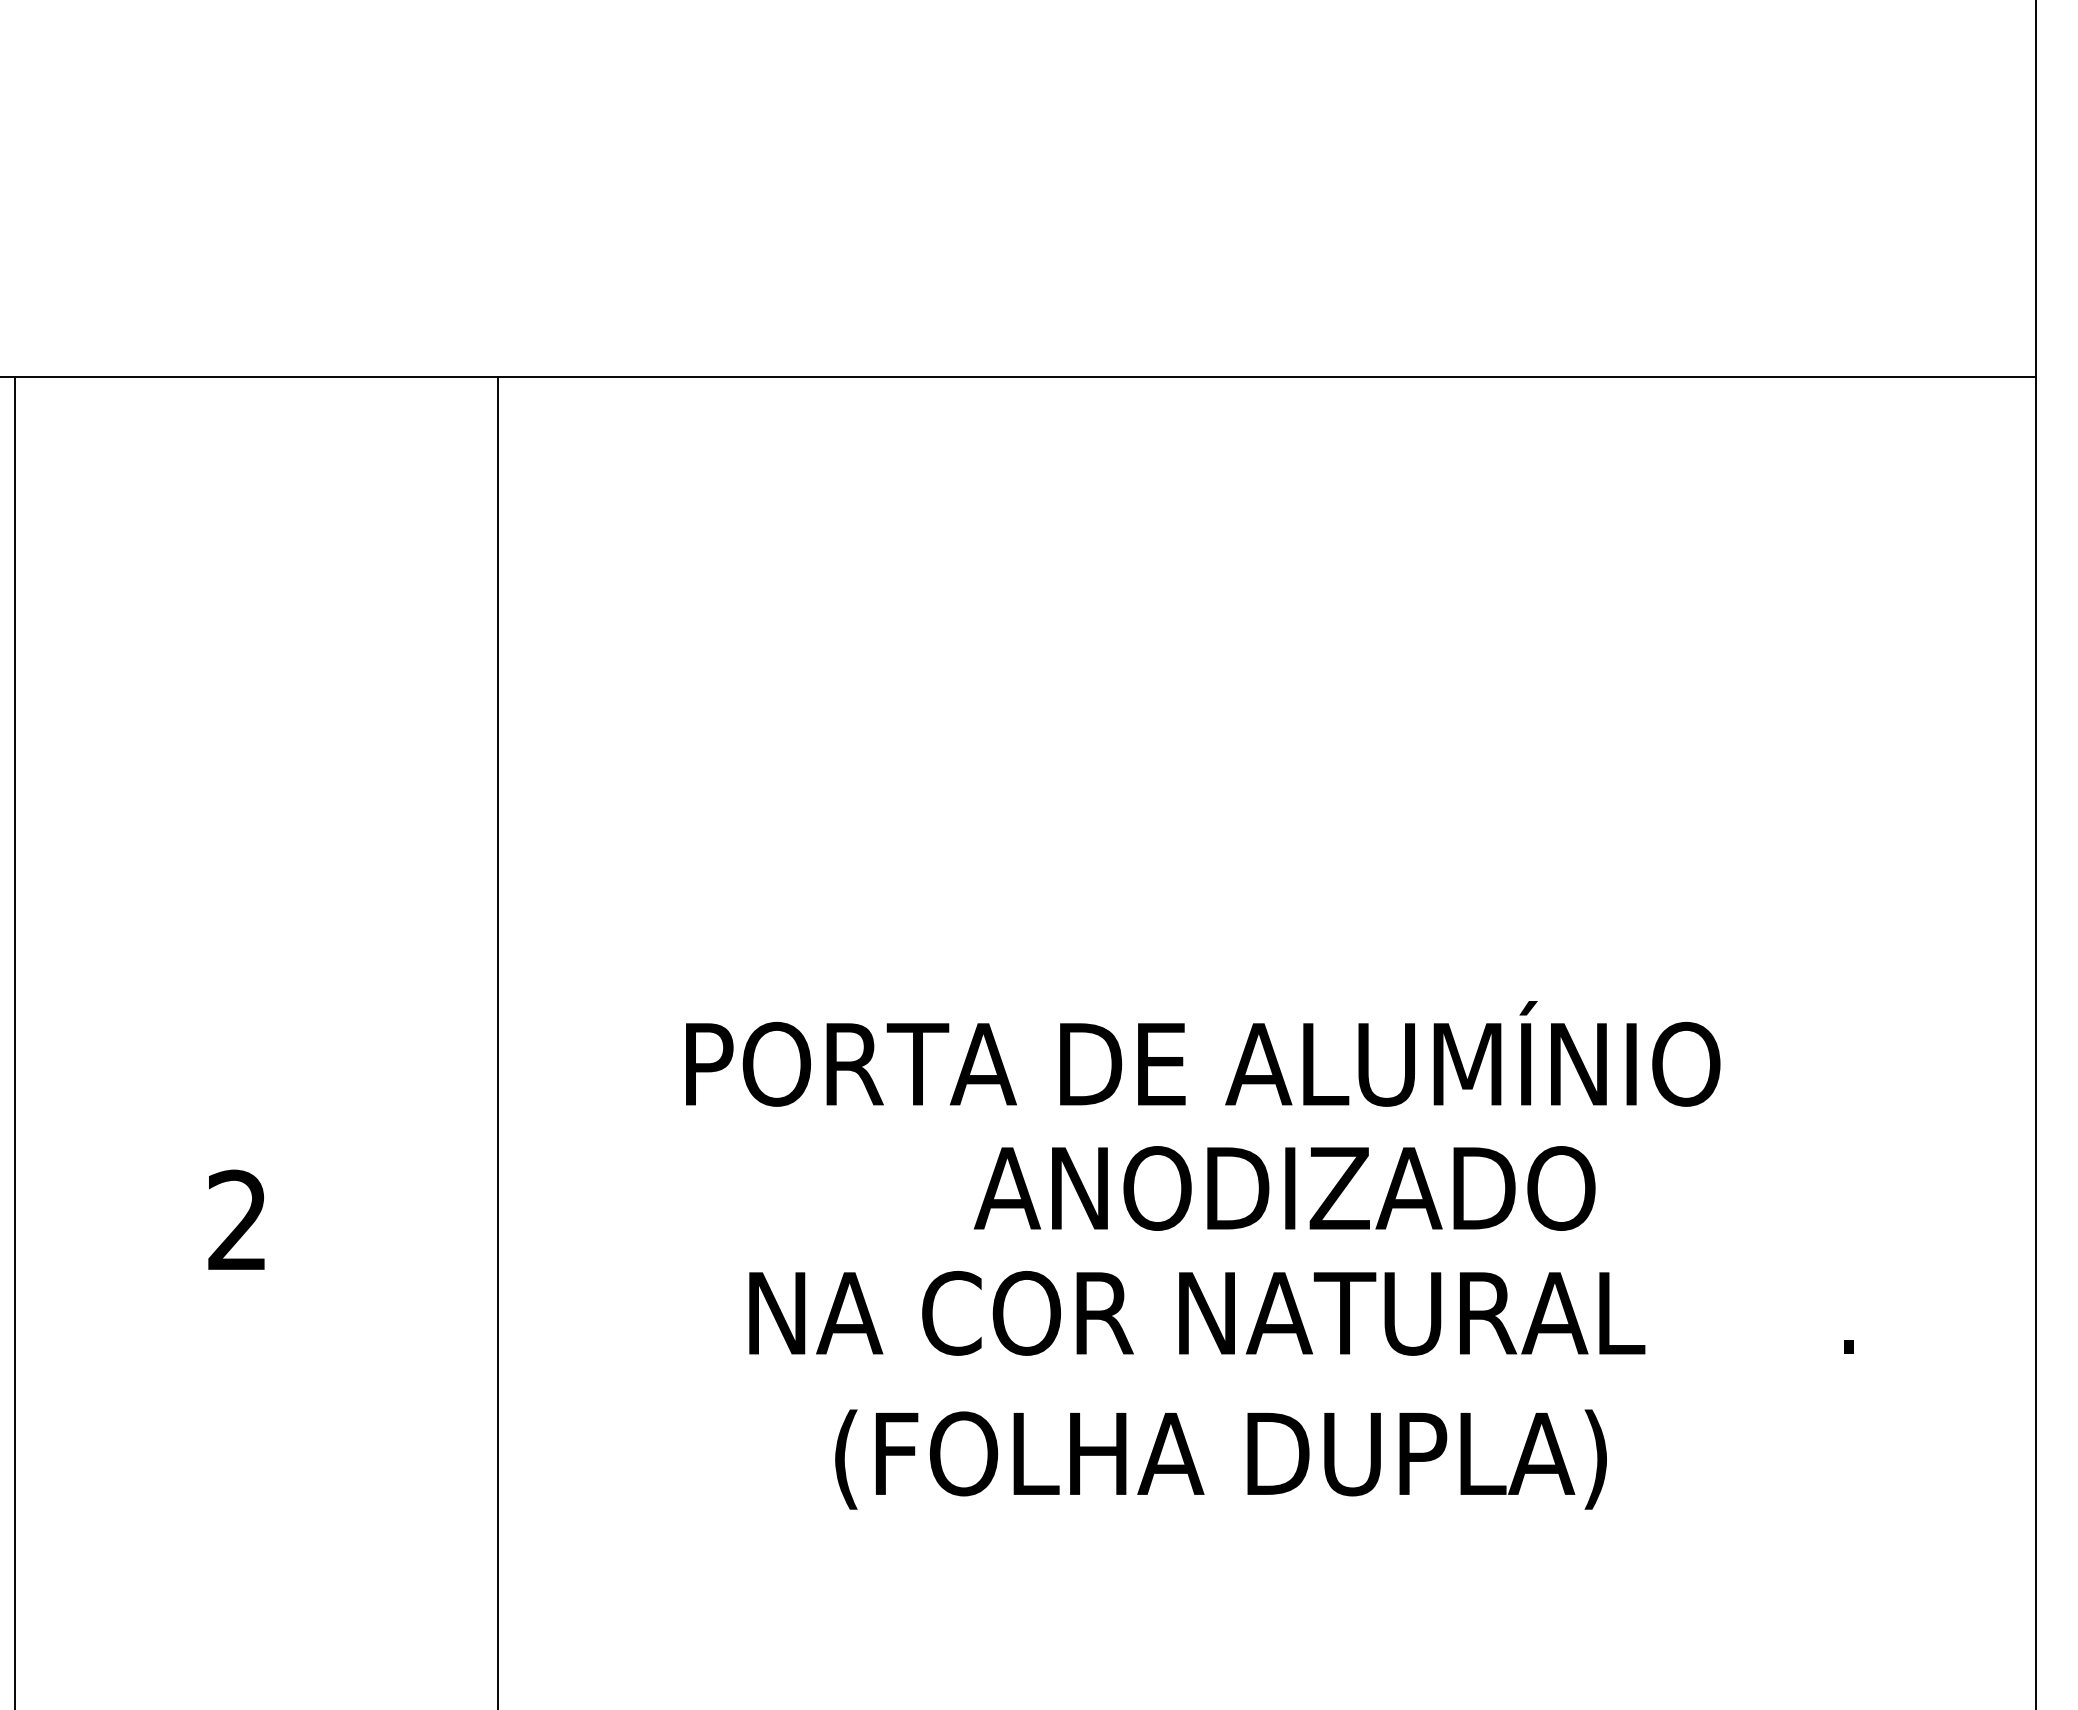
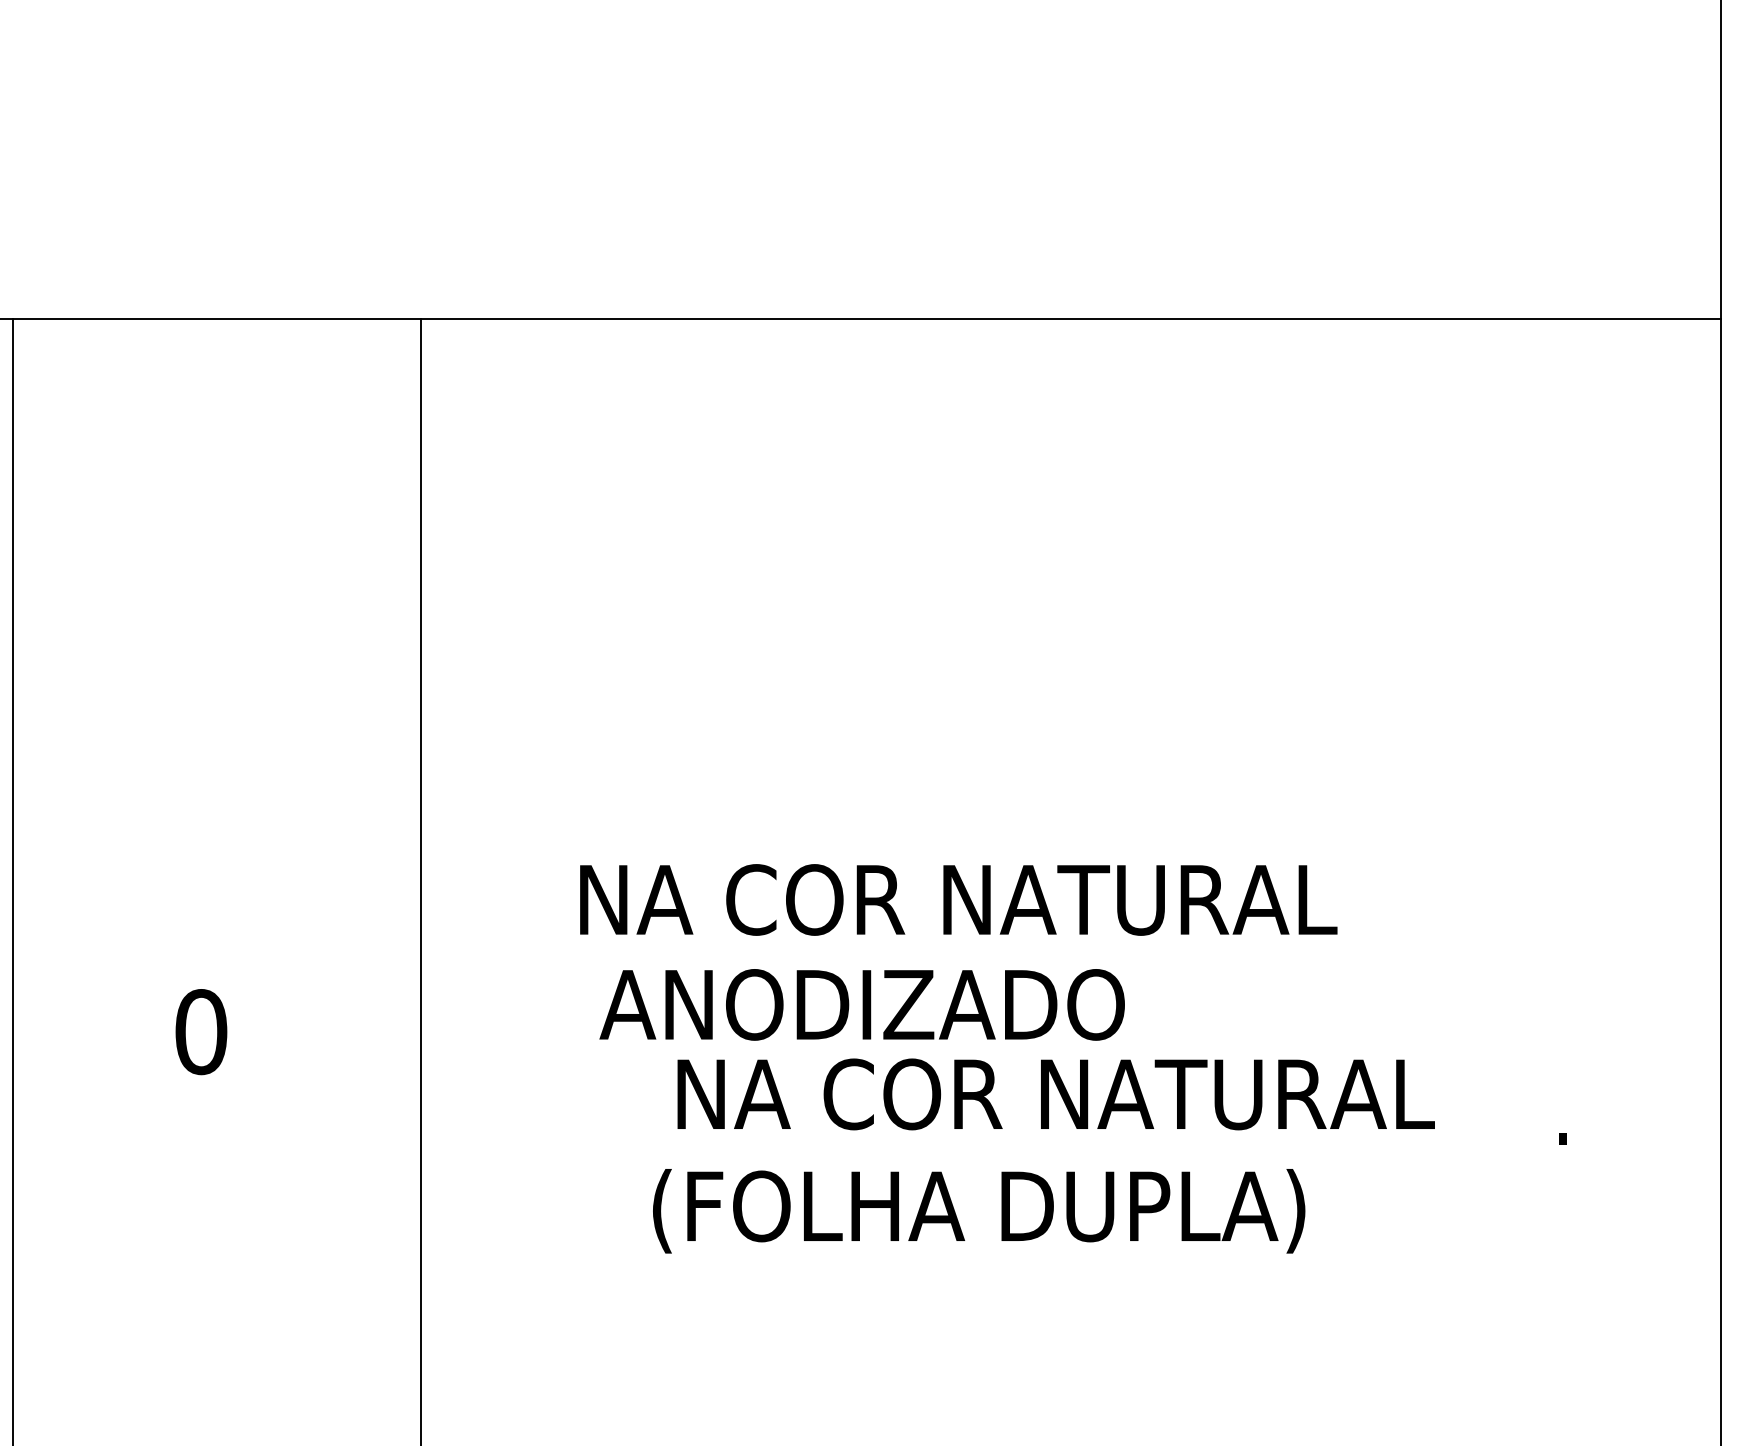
text: (1207, 1053) -> (1020, 890), PORTA DE ALUMÍNIO -> NA COR NATURAL
text: (1284, 1188) -> (862, 1004), moved
text: (237, 1220) -> (200, 1031), 2 -> 0
text: (1197, 1313) -> (1056, 1094), moved
text: (1220, 1459) -> (978, 1211), moved

